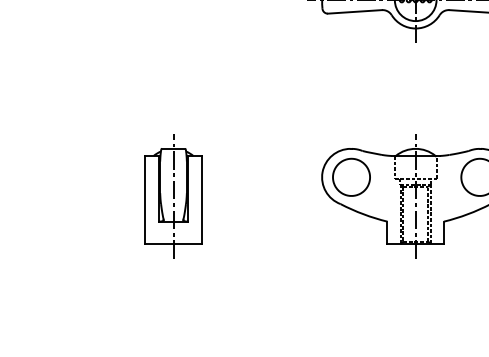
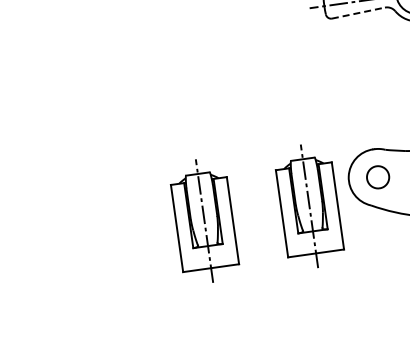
line: (355, 11) -> (358, 12), solid -> dashed
part: (351, 176) -> (377, 176), size x0.6
part: (279, 196) -> (309, 206), added

